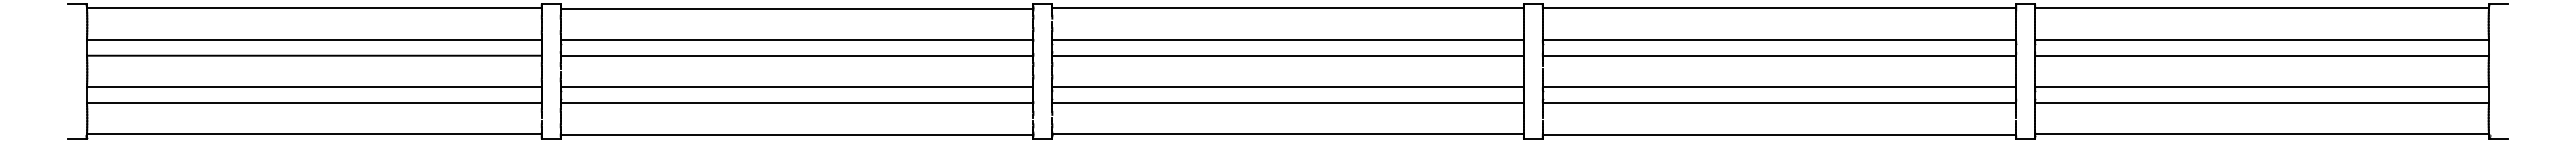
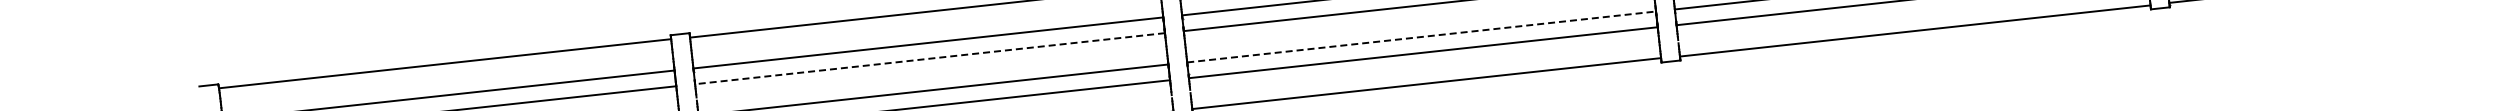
line: (796, 55) -> (929, 58), solid -> dashed
line: (1288, 87) -> (1422, 37), solid -> dashed

